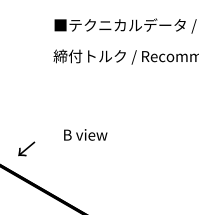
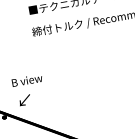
text: (85, 134) -> (27, 80), moved

